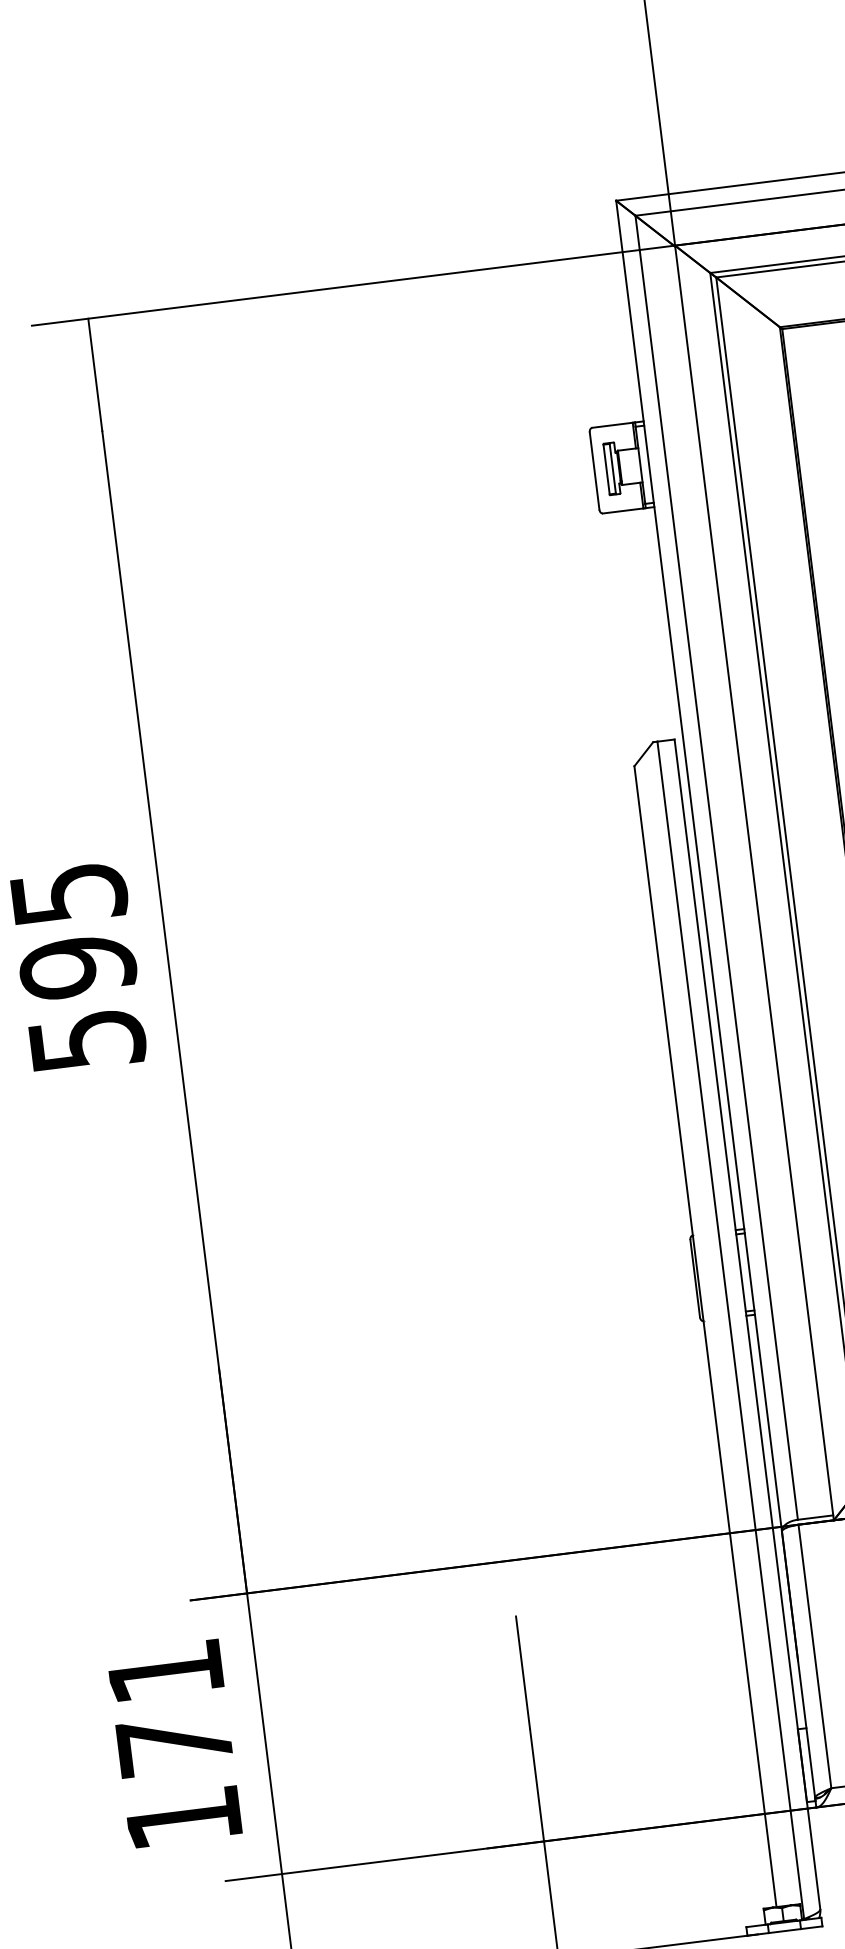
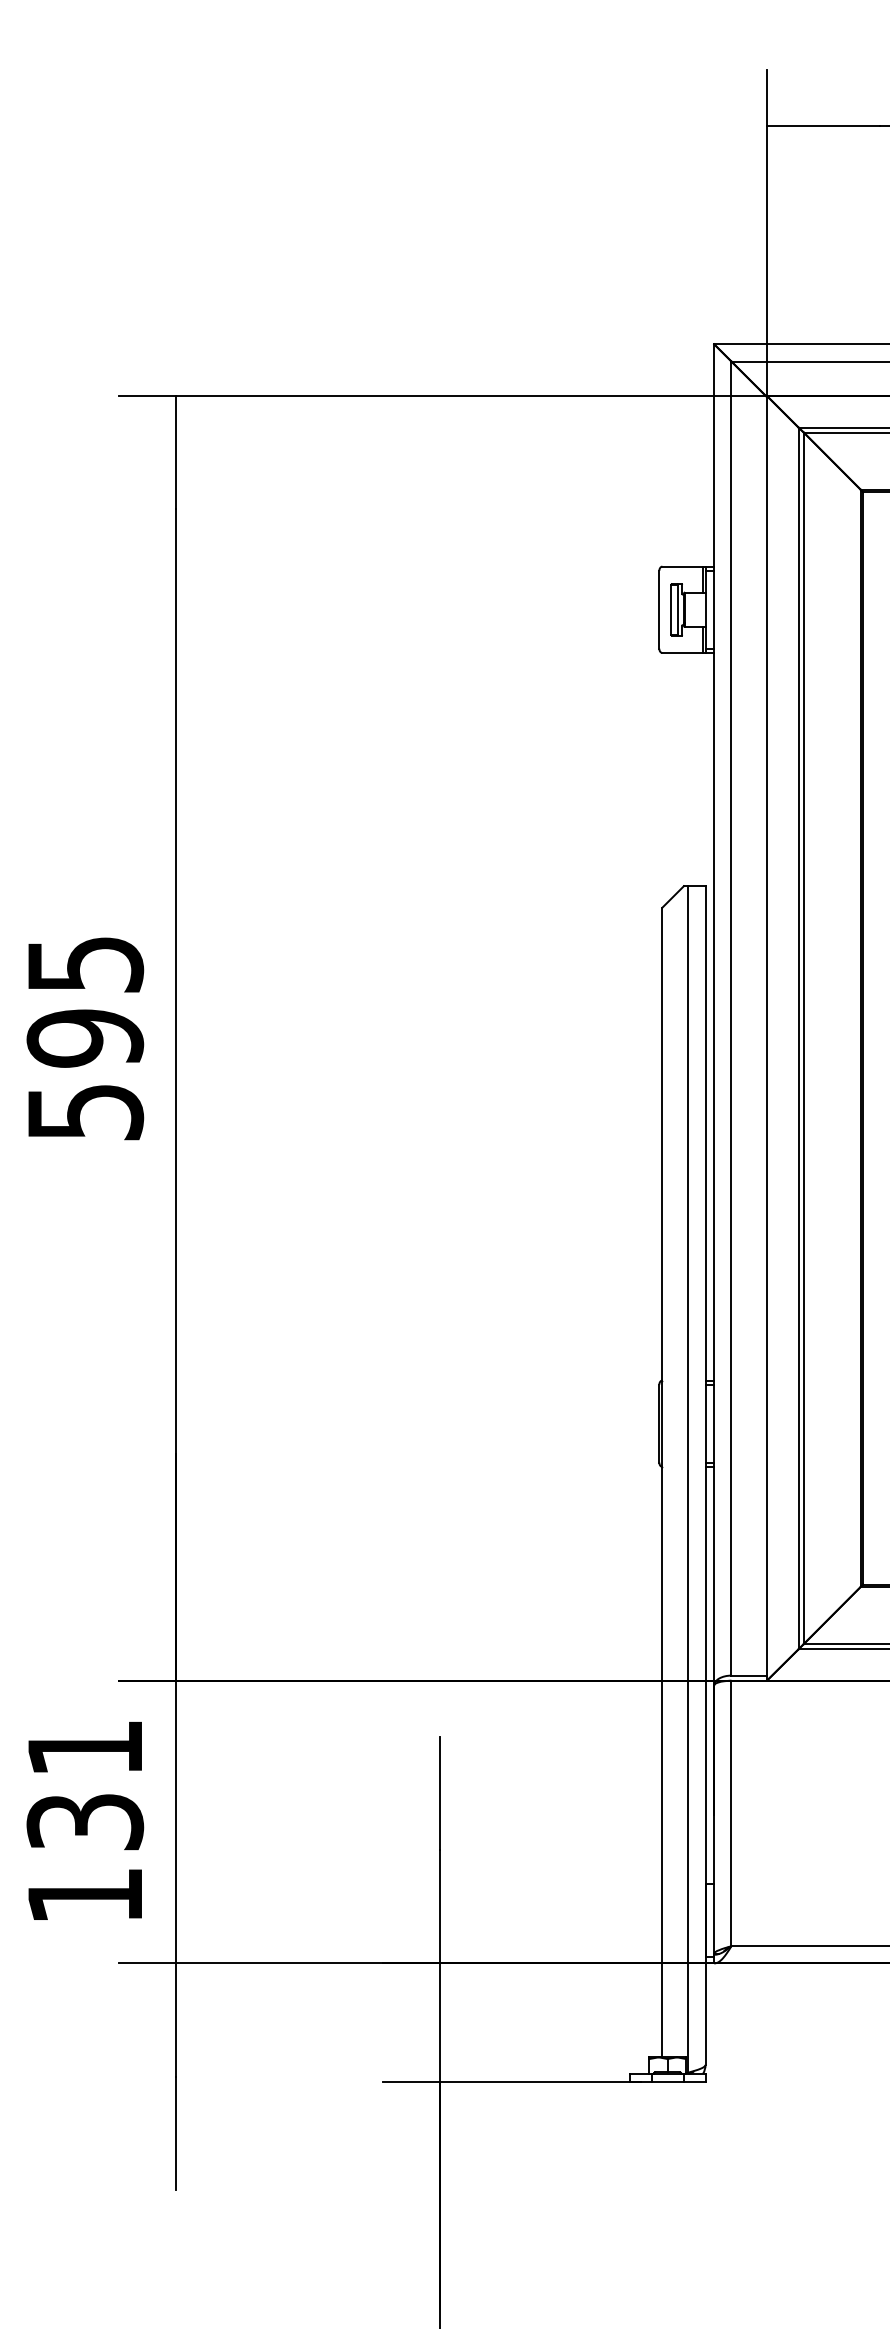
text: (175, 1745) -> (85, 1822), 171 -> 131

